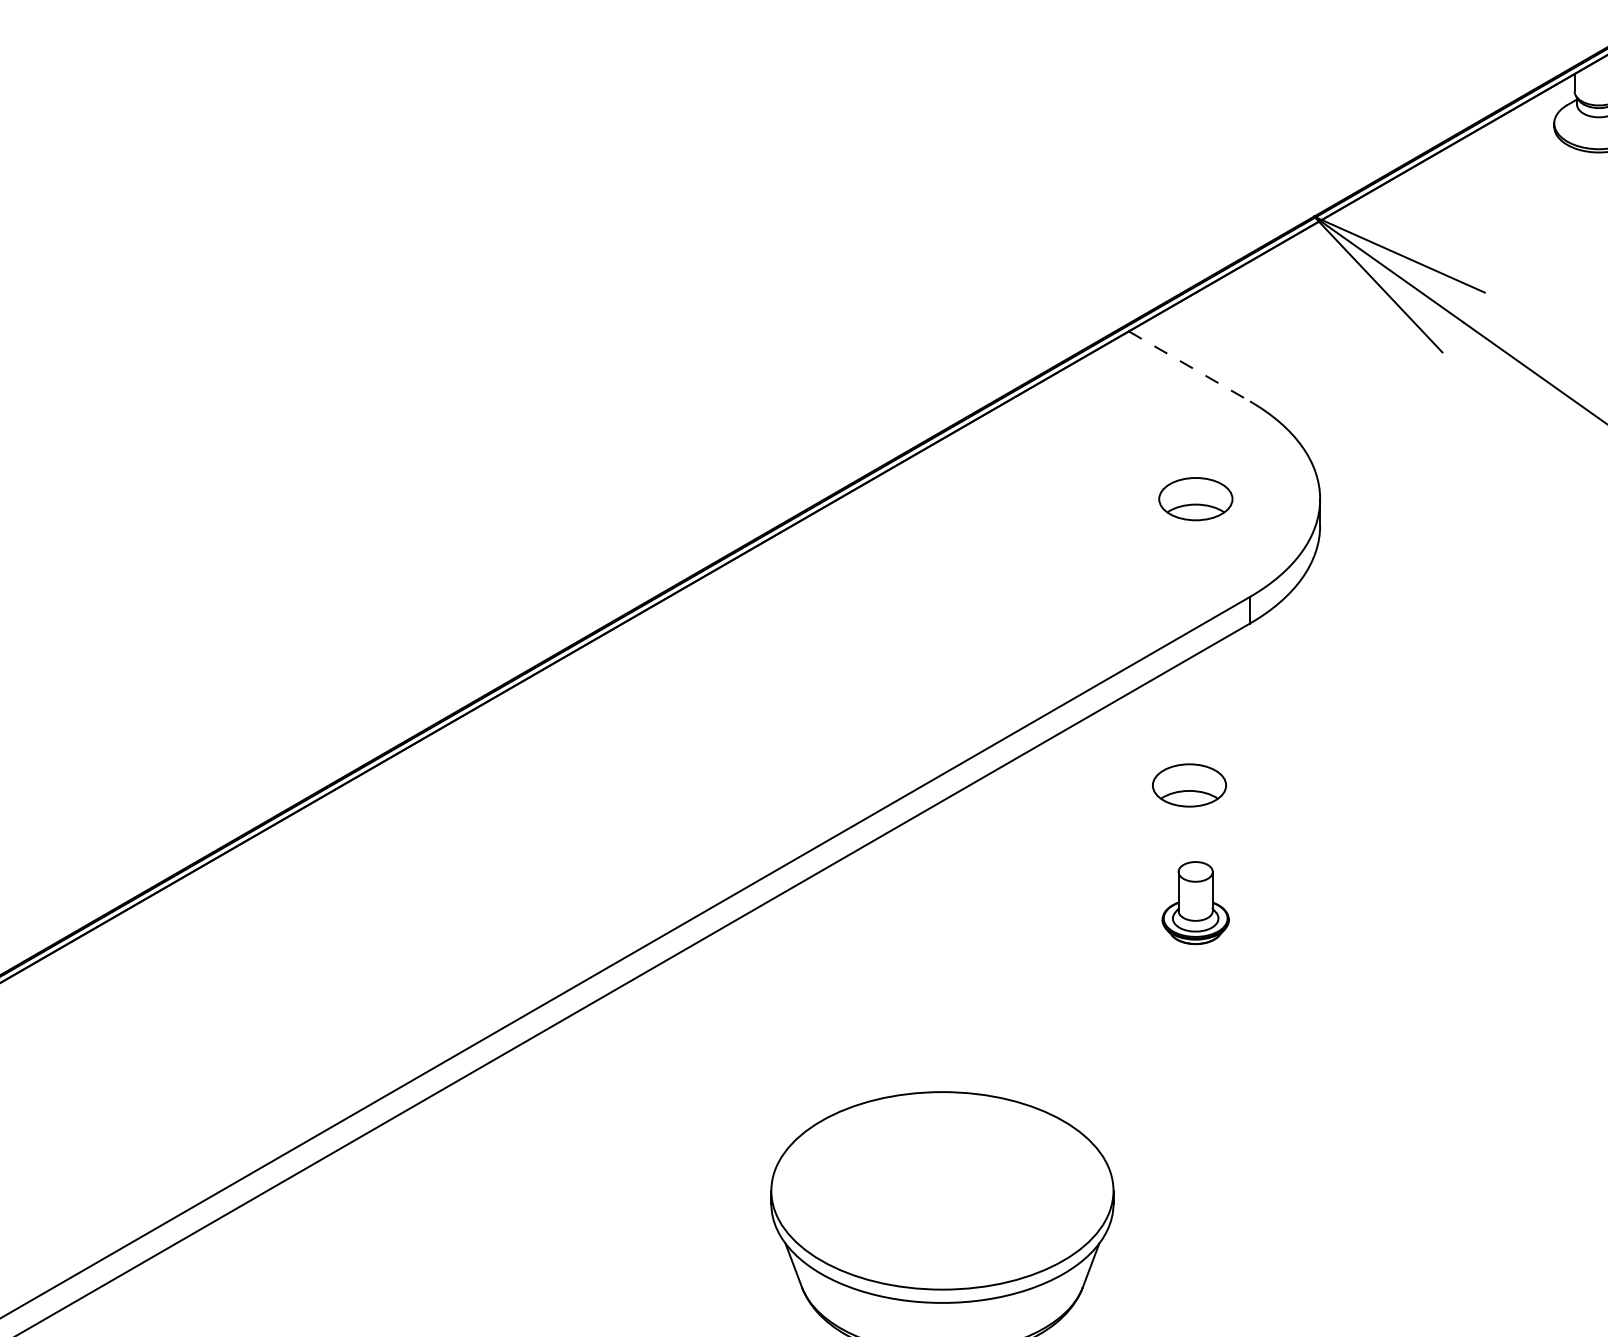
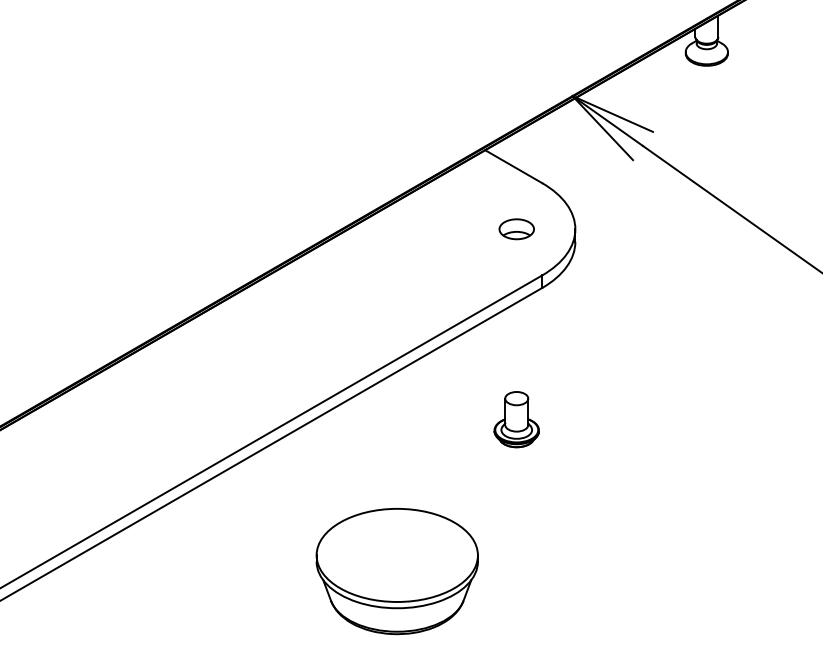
line: (1188, 365) -> (513, 166), dashed -> solid
part: (1188, 785) -> (513, 364), removed
part: (1195, 902) -> (516, 419), size x1.43

